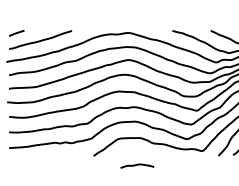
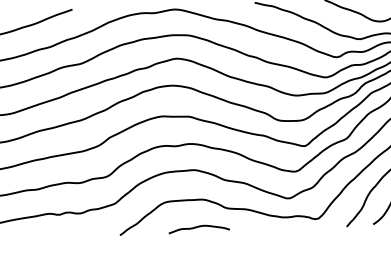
curve: (137, 165) -> (199, 227), moved

